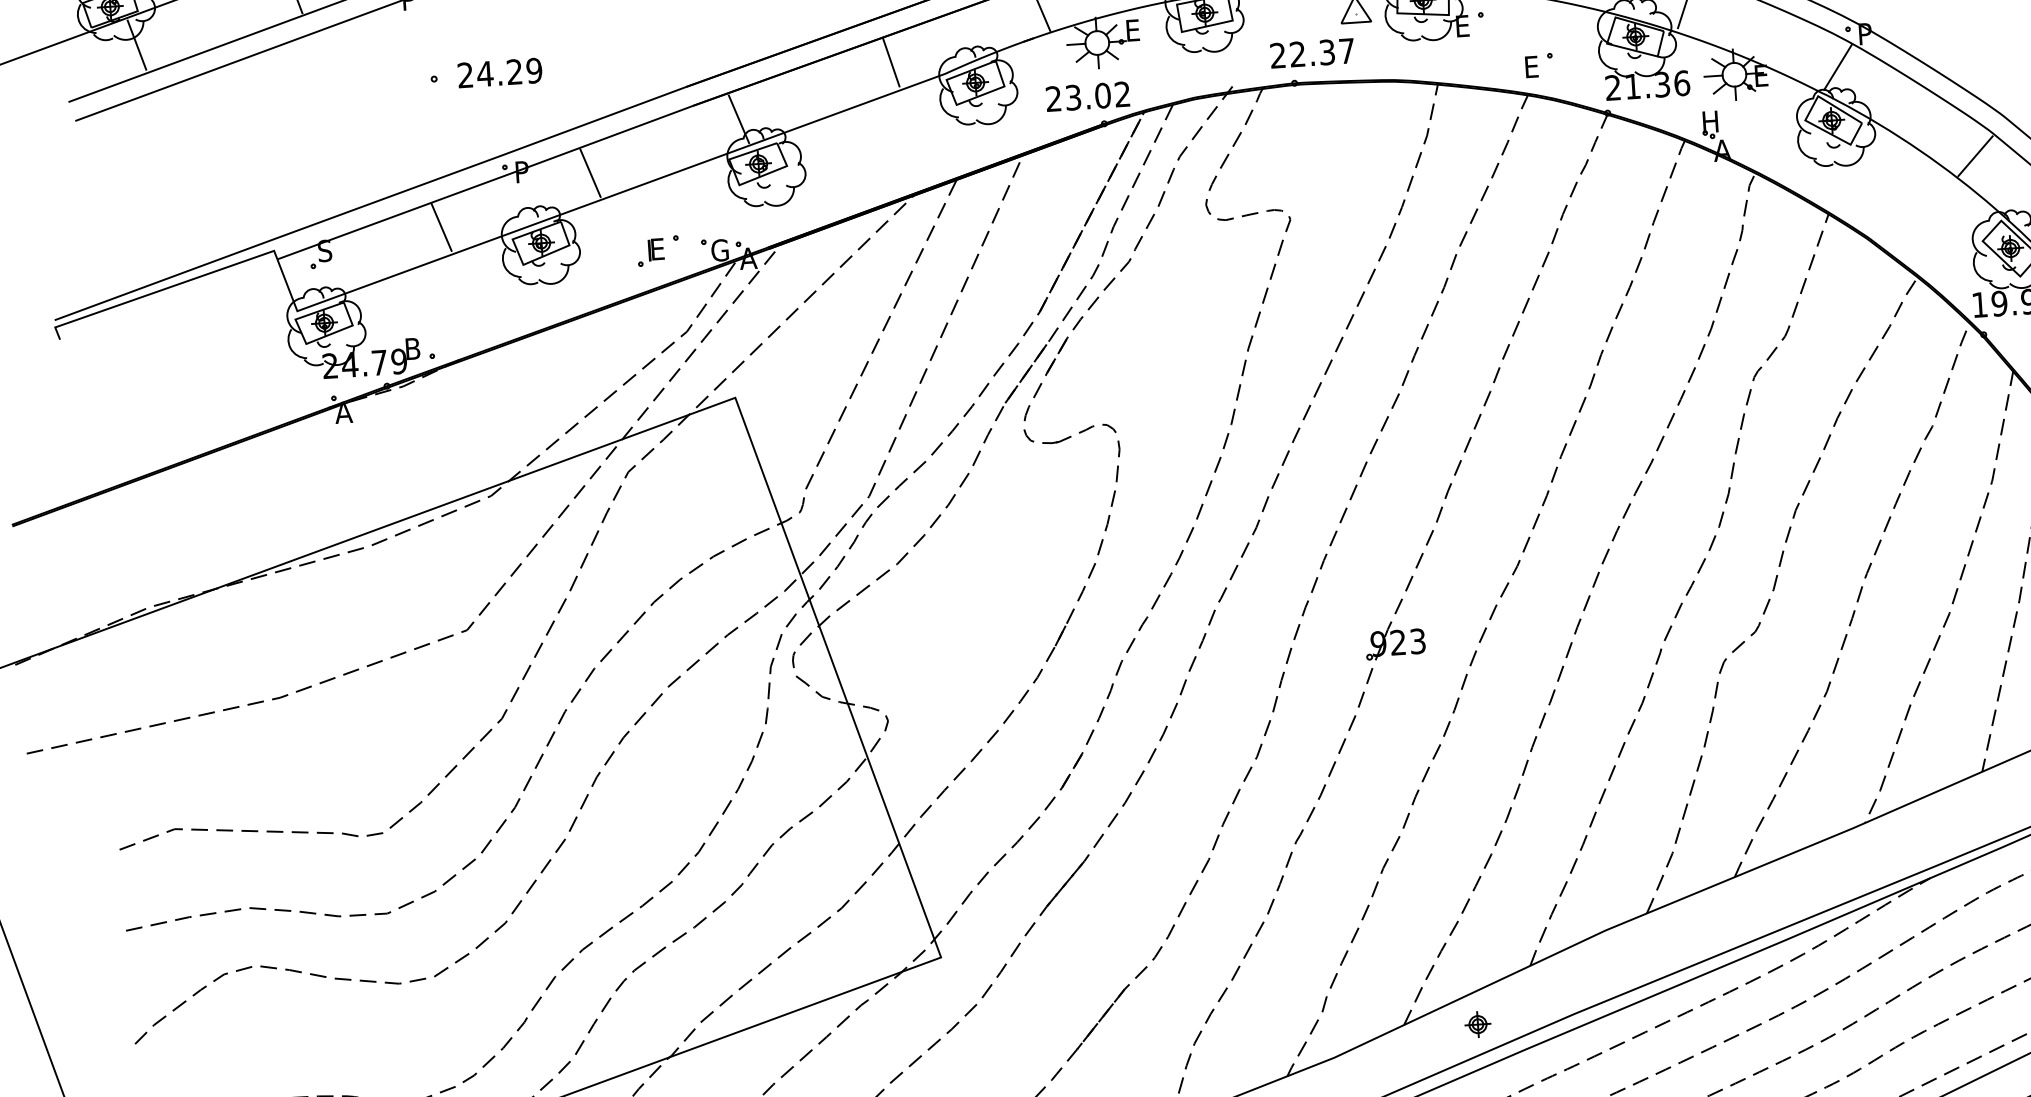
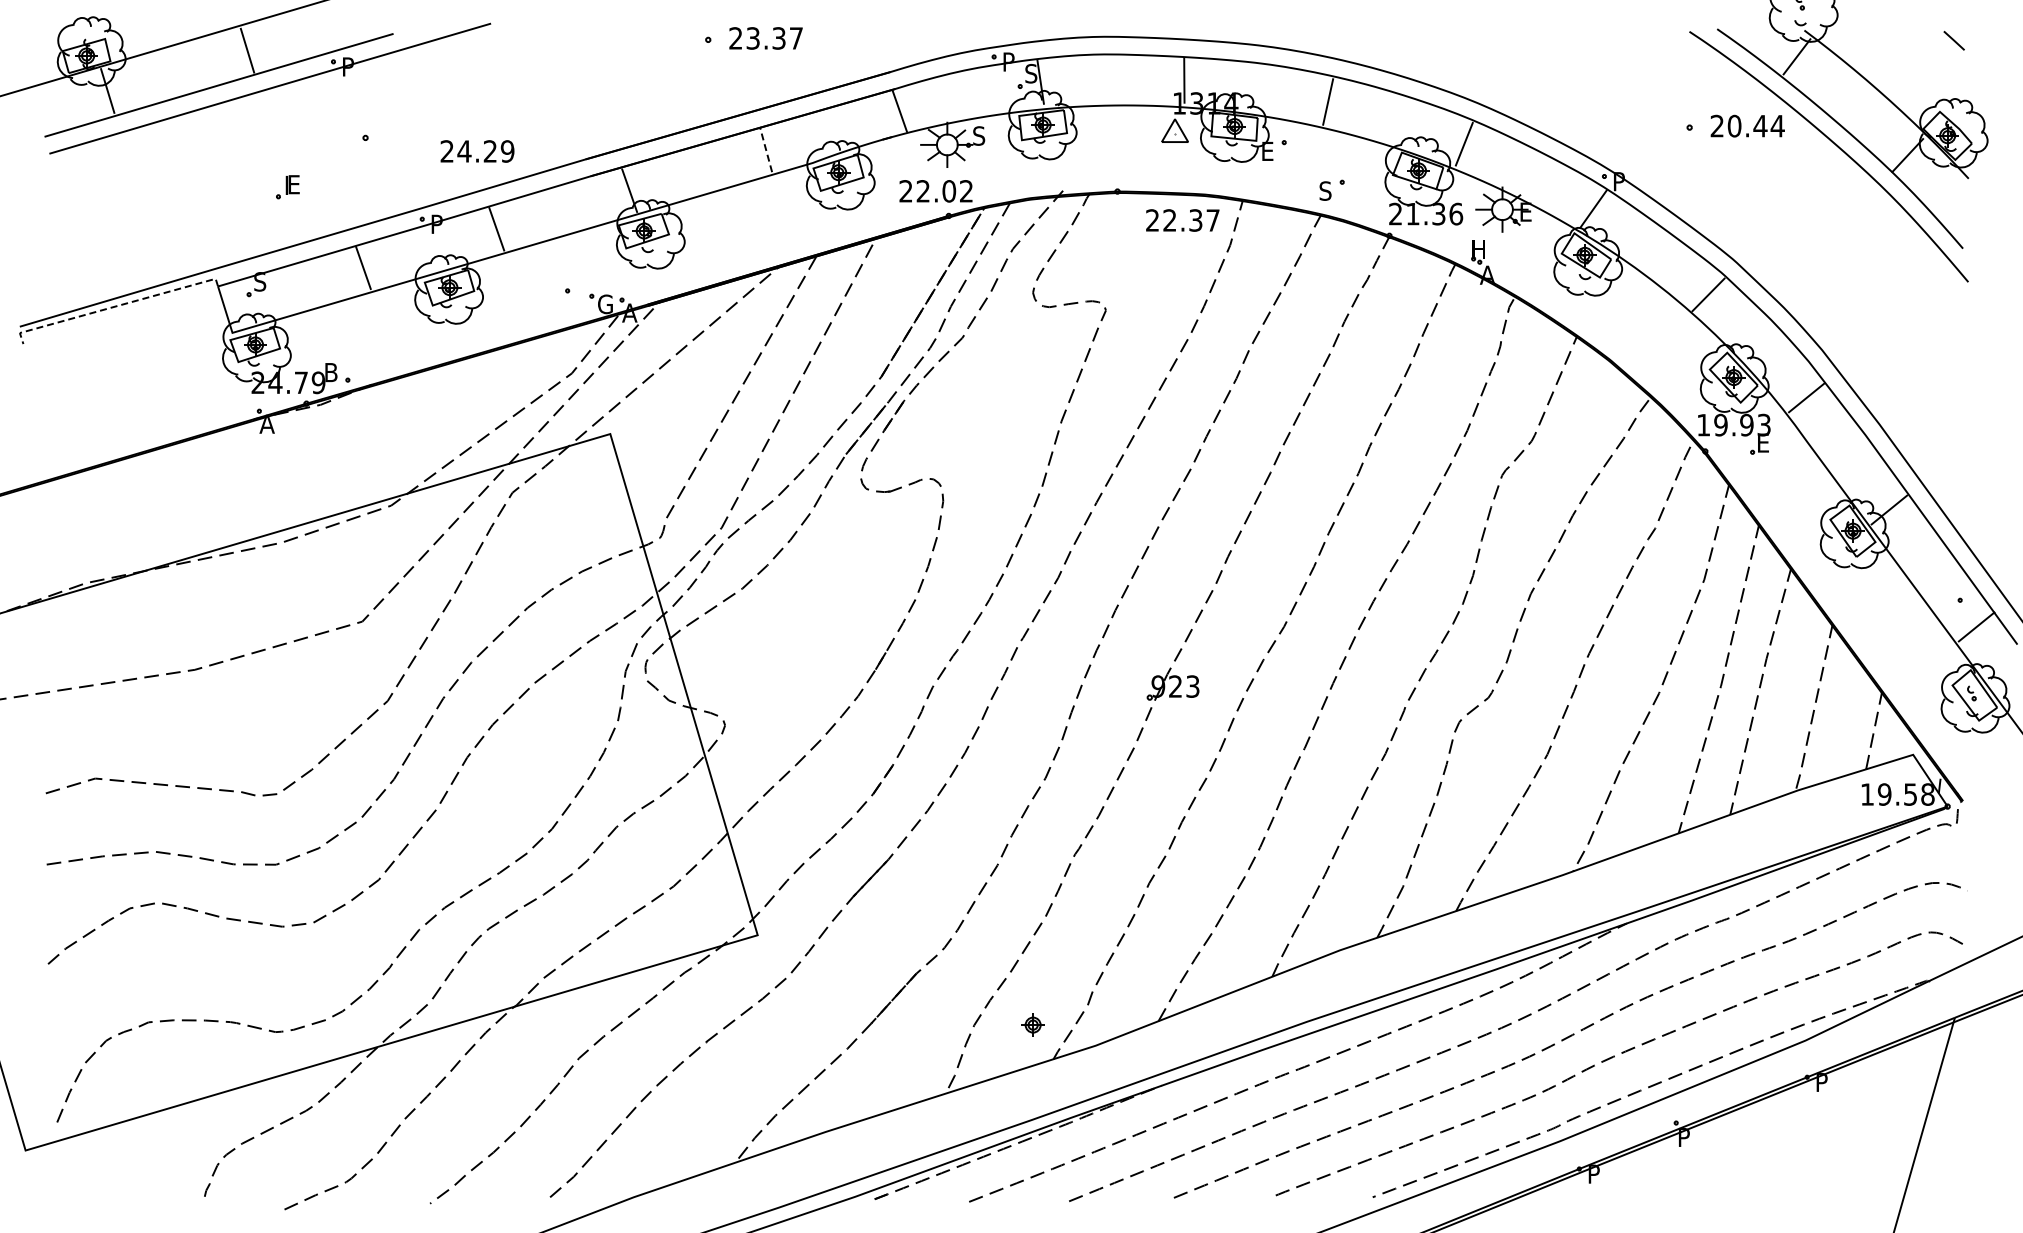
text: (1133, 29) -> (979, 135), E -> S
text: (1312, 53) -> (1182, 220), moved
line: (890, 62) -> (765, 149), solid -> dashed
text: (1531, 66) -> (1325, 190), E -> S
text: (500, 73) -> (477, 151), moved
text: (1072, 97) -> (922, 191), 23.02 -> 22.02
part: (650, 252) -> (287, 187), moved
line: (162, 289) -> (115, 306), solid -> dashed
part: (1477, 1023) -> (1032, 1024), moved

